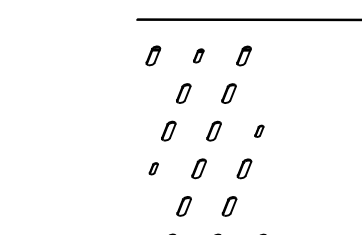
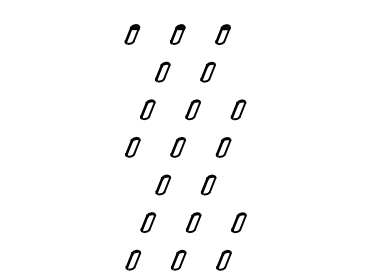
part: (198, 55) -> (177, 34), size x1.43
part: (259, 130) -> (238, 109), size x1.67
part: (153, 168) -> (132, 147), size x1.67

